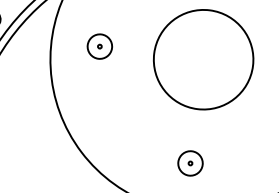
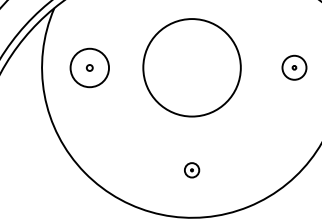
part: (99, 46) -> (89, 67), size x1.6
part: (189, 163) -> (191, 170), size x0.6

